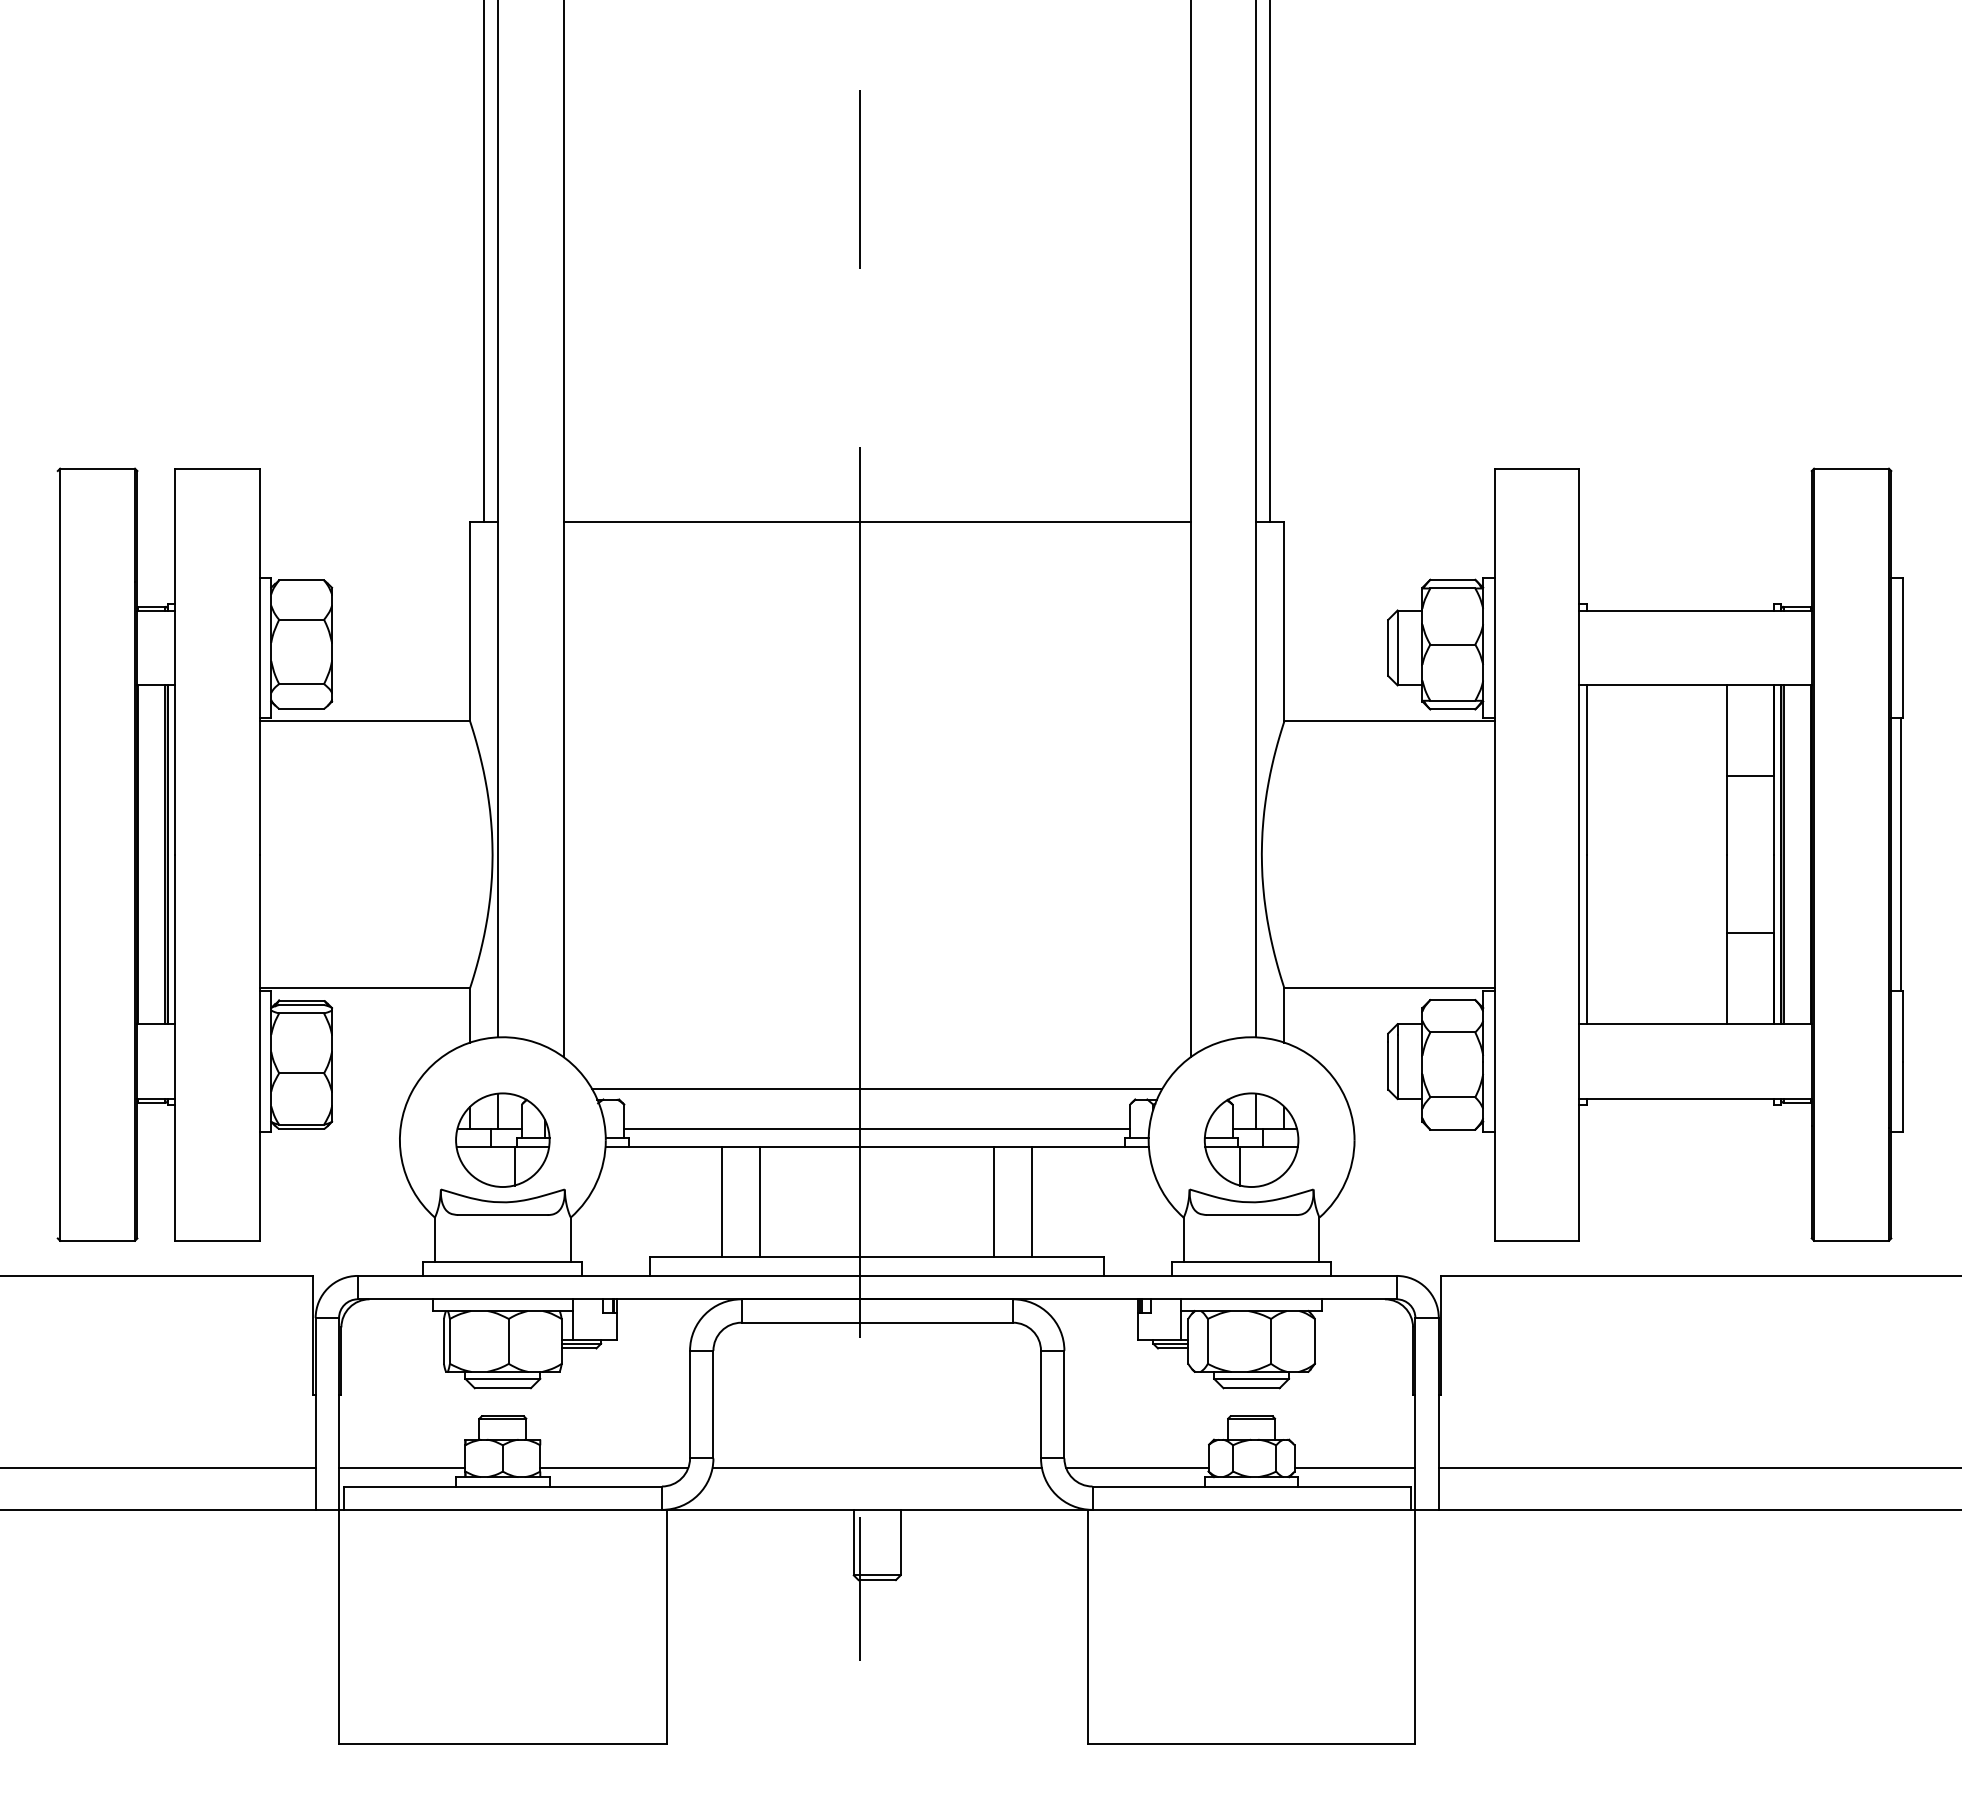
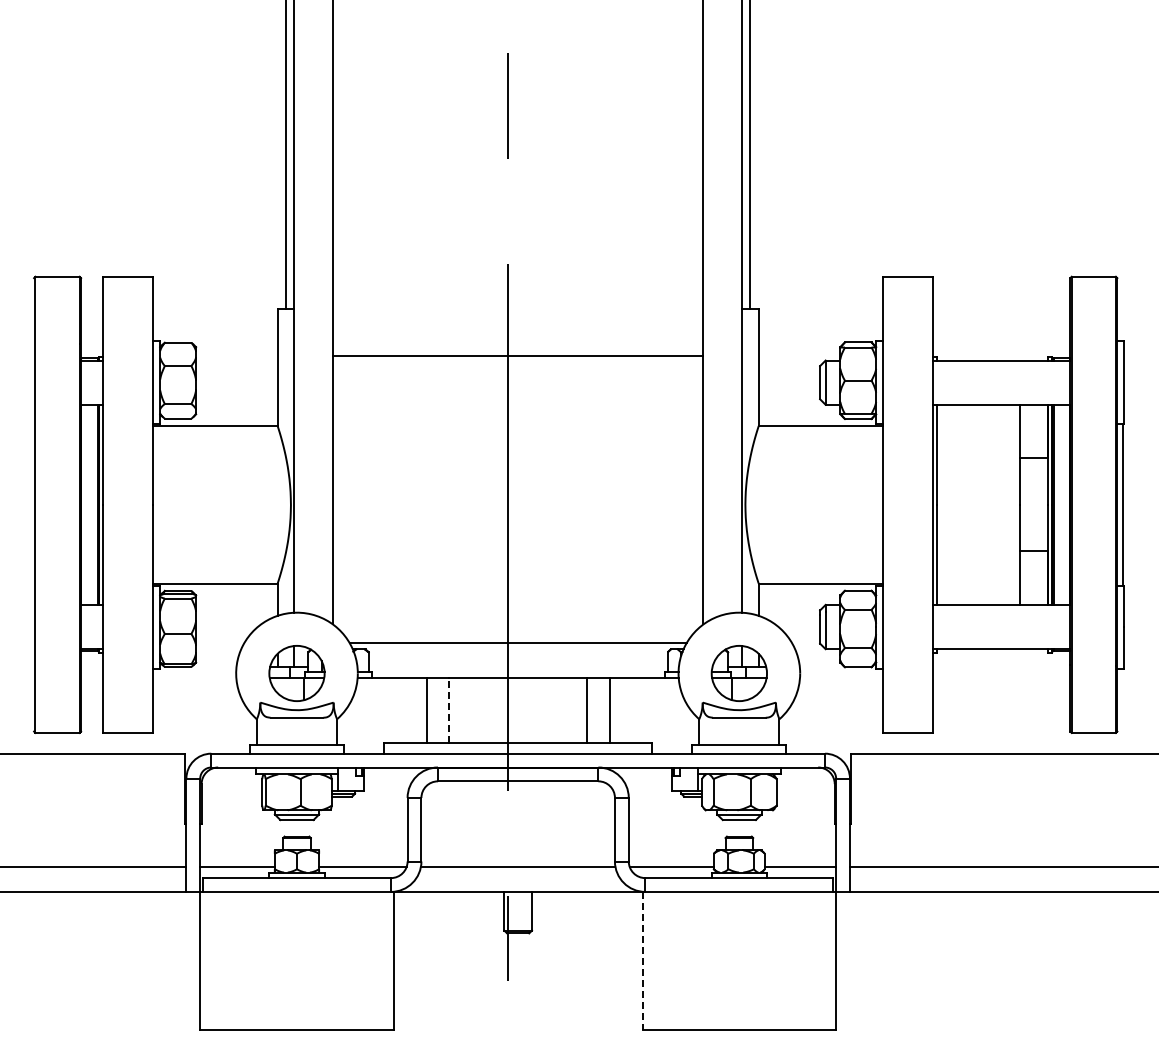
line: (876, 522) -> (517, 355), moved
line: (876, 1128) -> (517, 666), removed
line: (760, 1201) -> (449, 709), solid -> dashed
line: (1087, 1627) -> (642, 961), solid -> dashed

